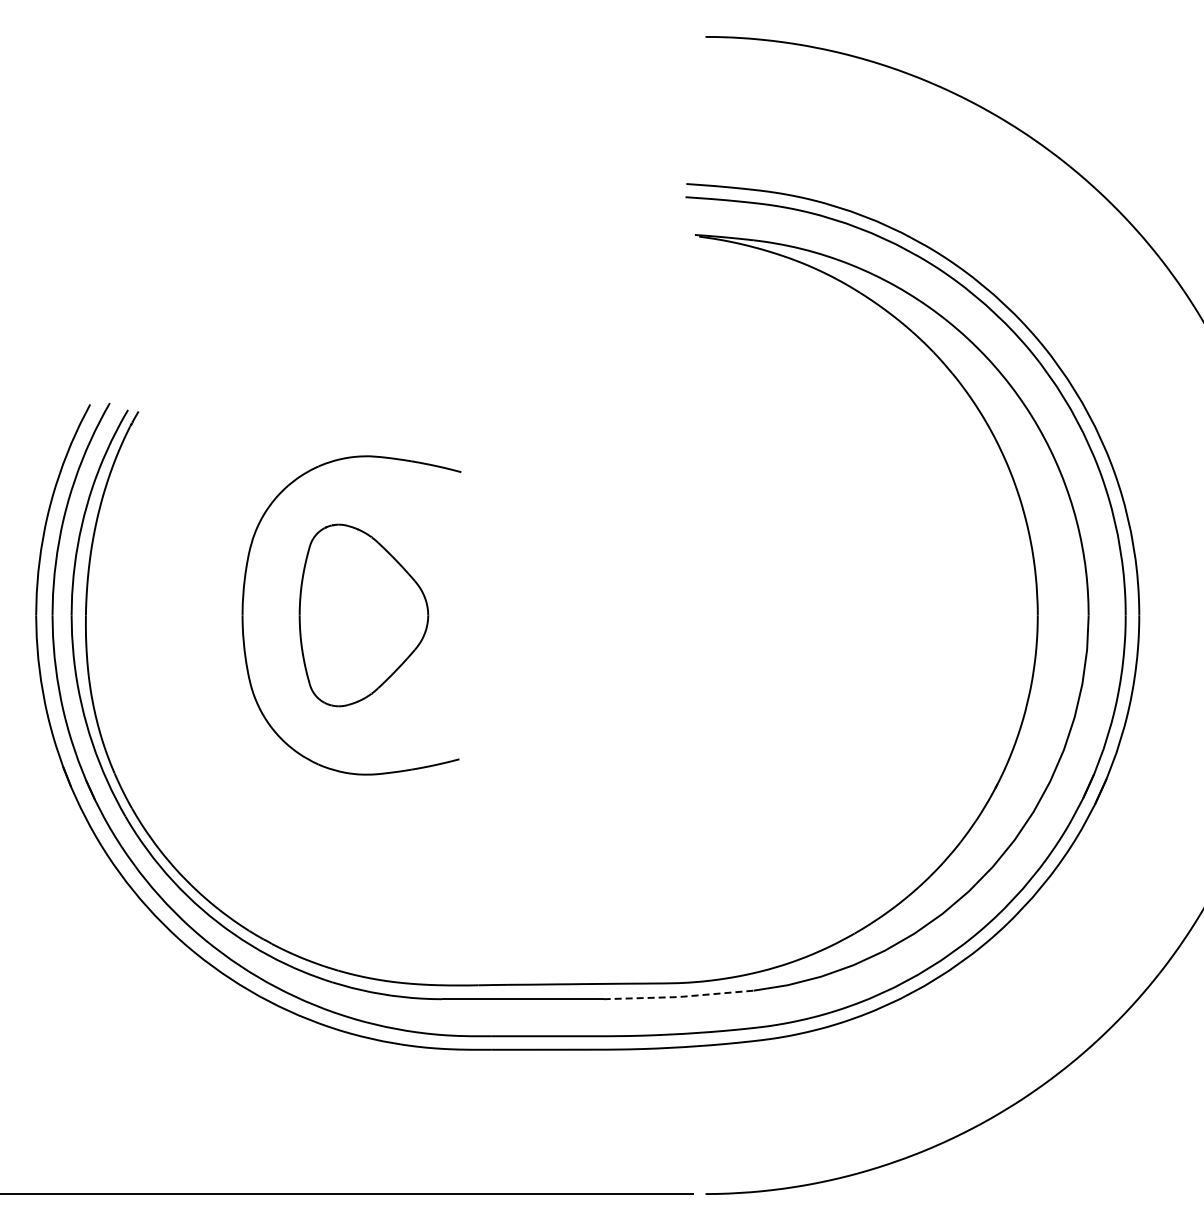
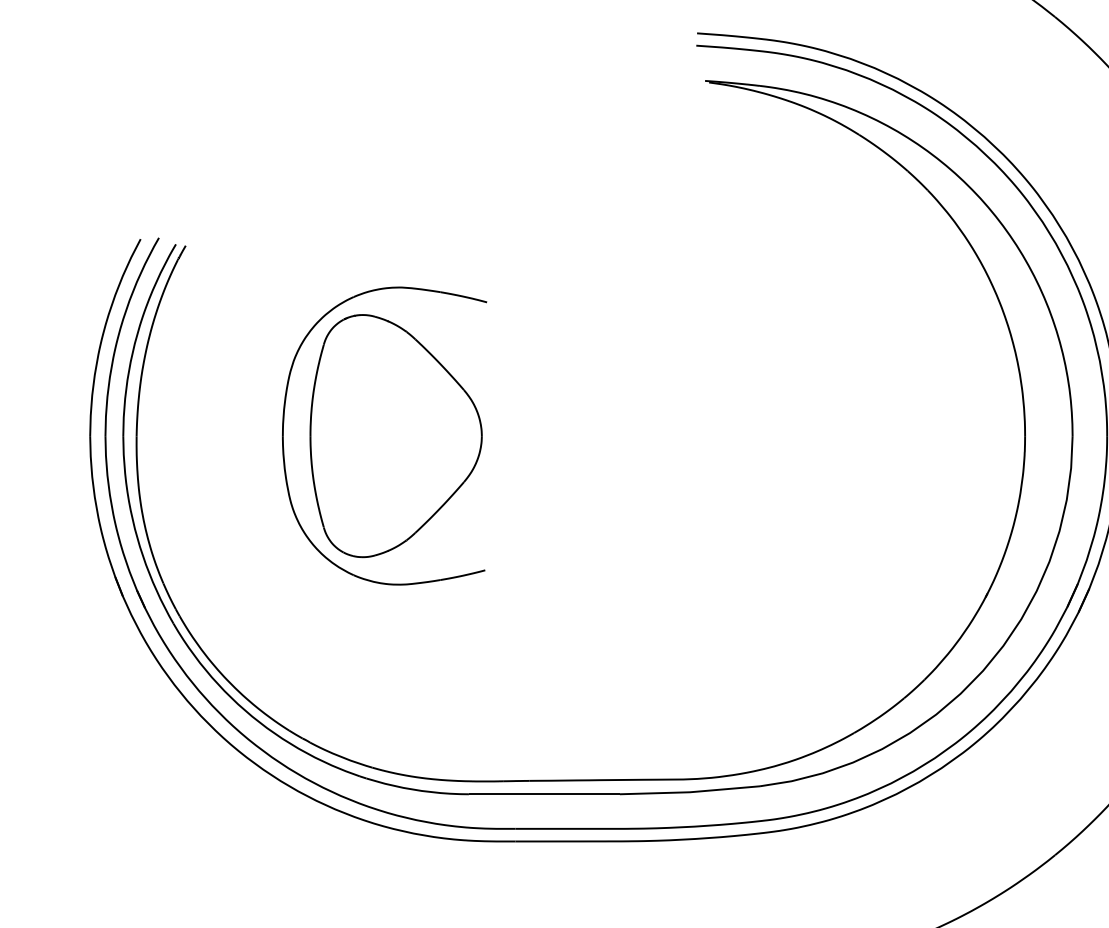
part: (363, 615) -> (395, 436), size x1.43
line: (678, 997) -> (689, 792), dashed -> solid

